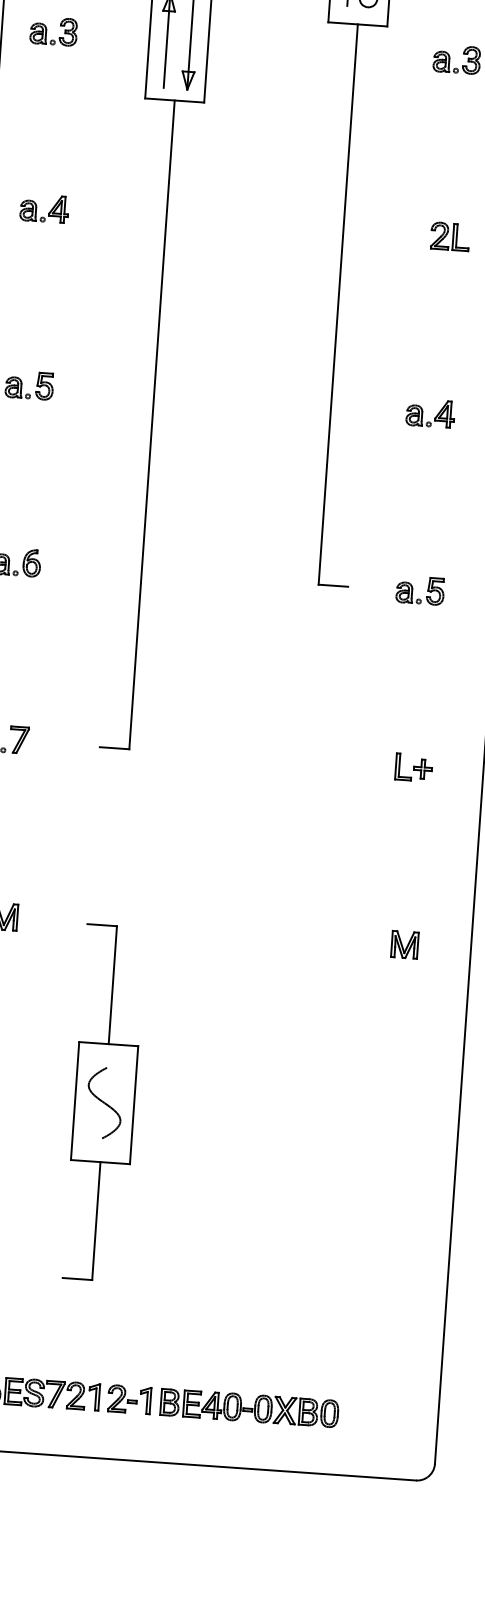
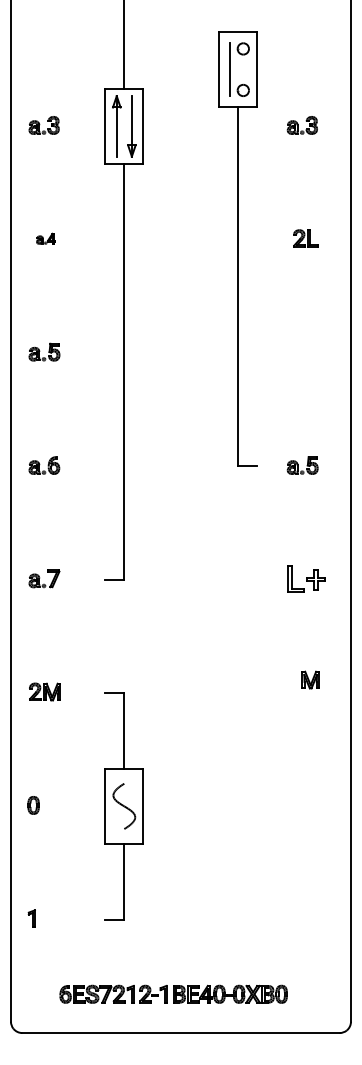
part: (43, 207) -> (45, 238), size x0.6
part: (430, 412) -> (301, 351), removed
part: (413, 767) -> (306, 578), size x1.6
part: (404, 943) -> (310, 679), moved

